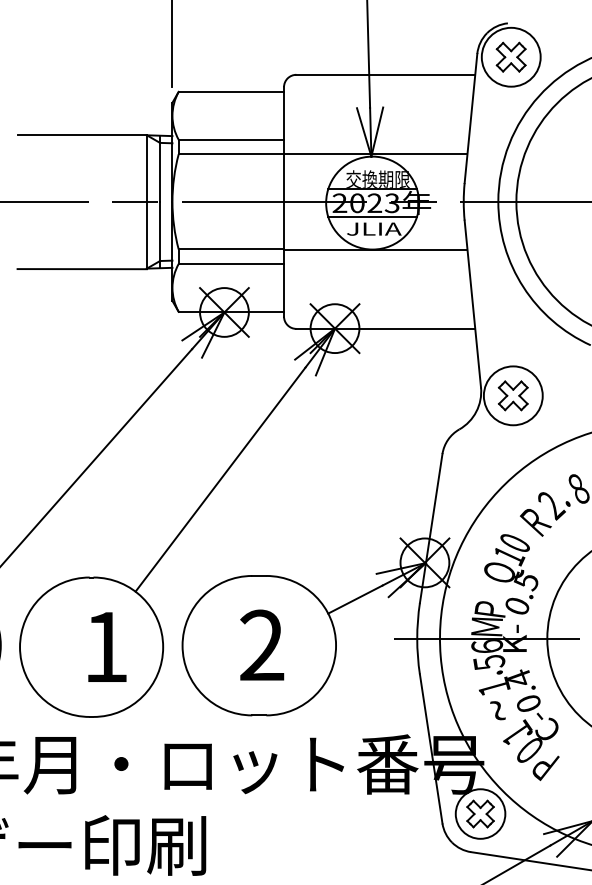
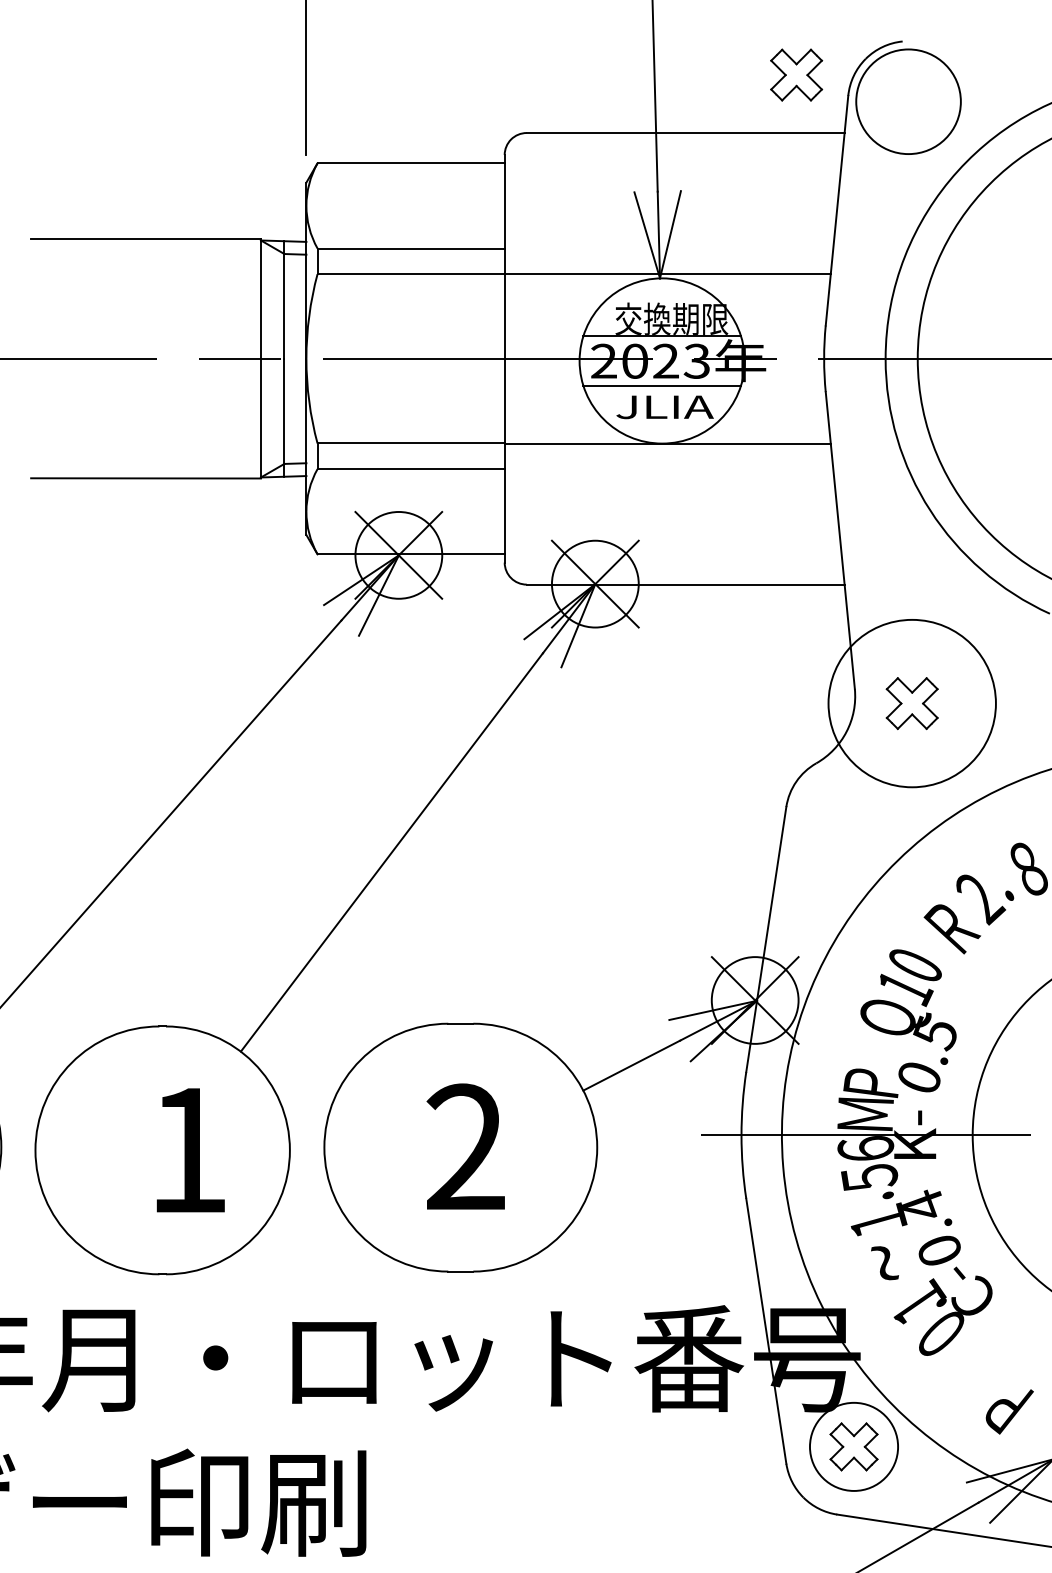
part: (510, 56) -> (795, 73), moved
circle: (512, 395) -> (910, 702), size x1.6
text: (545, 767) -> (1008, 1410), moved

